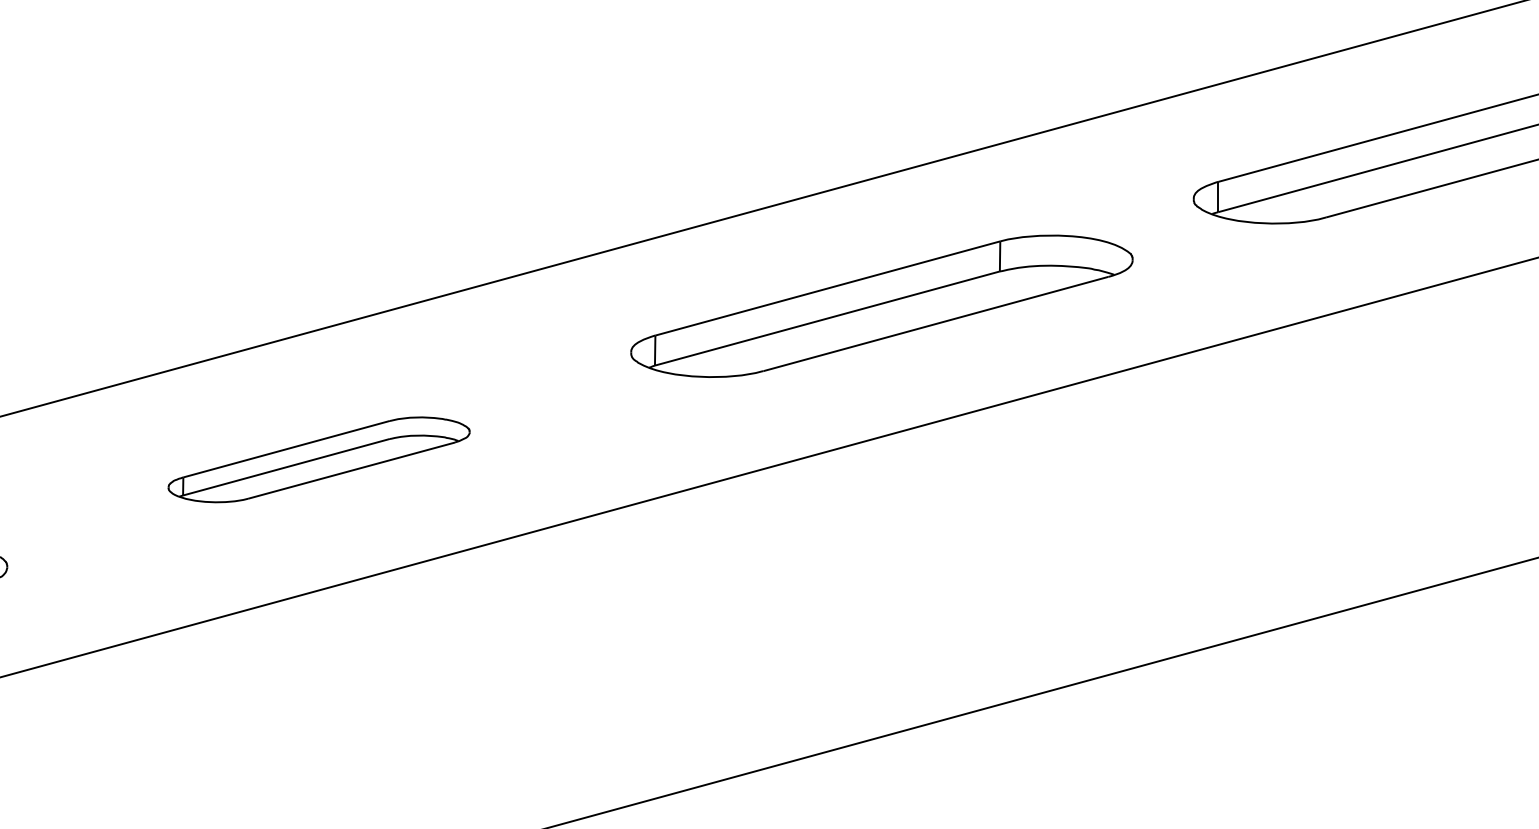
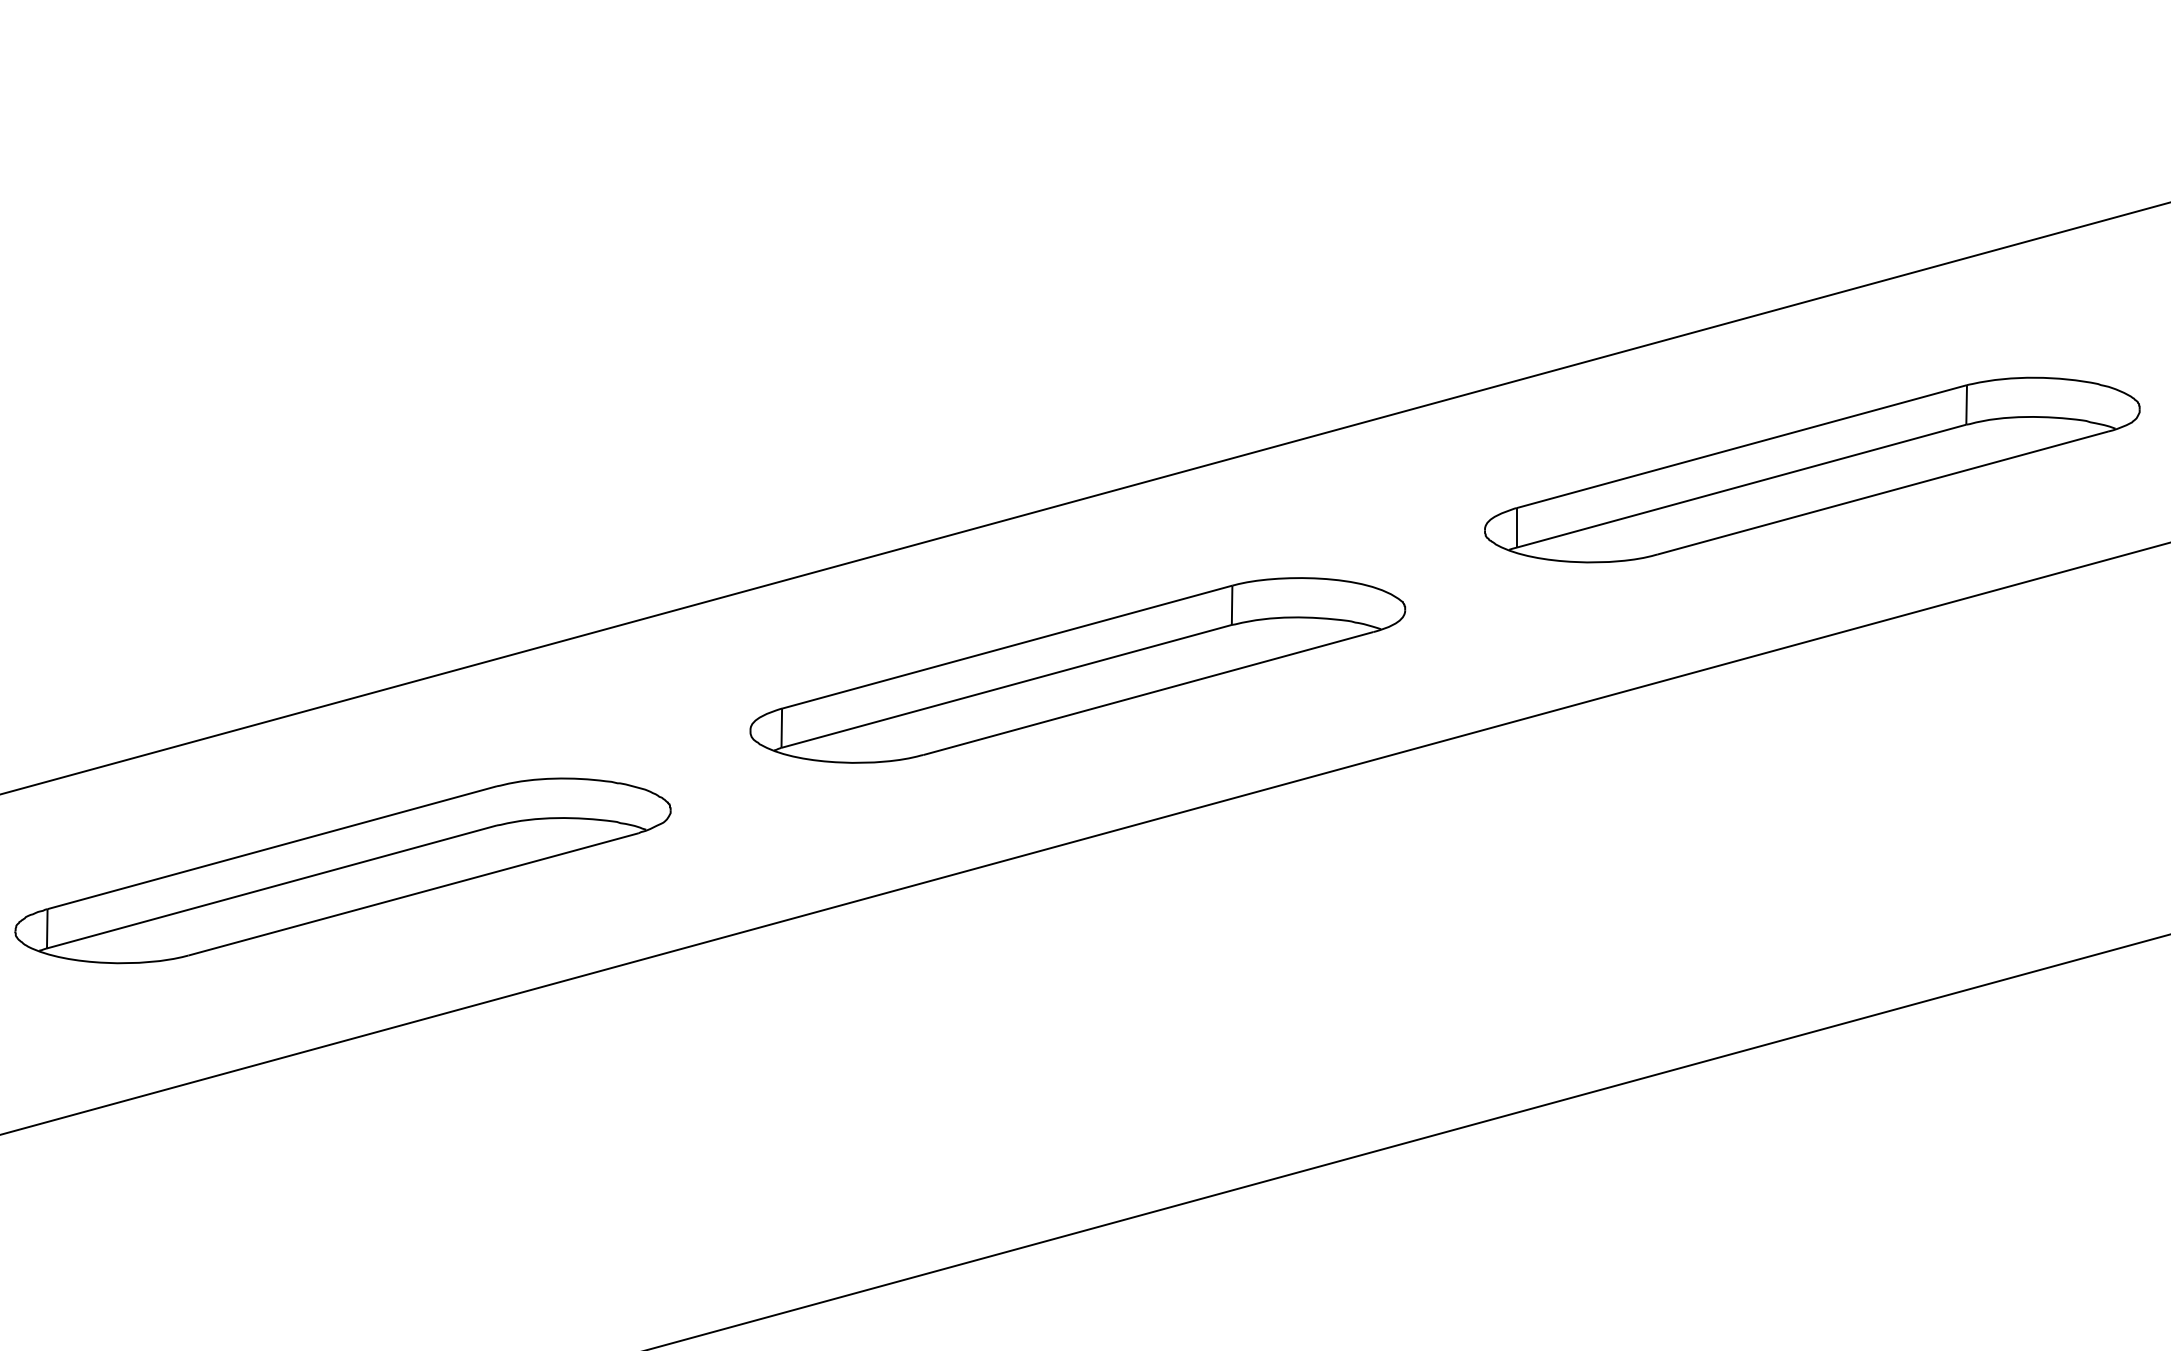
part: (318, 459) -> (342, 870), size x1.67

